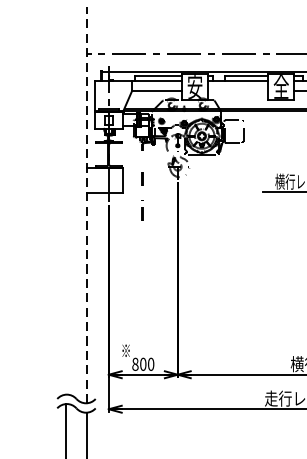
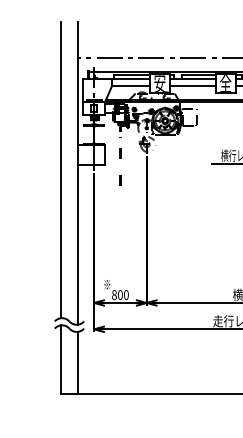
line: (237, 91) -> (192, 86), added
line: (66, 199) -> (61, 169), added
line: (87, 203) -> (77, 172), dashed -> solid

